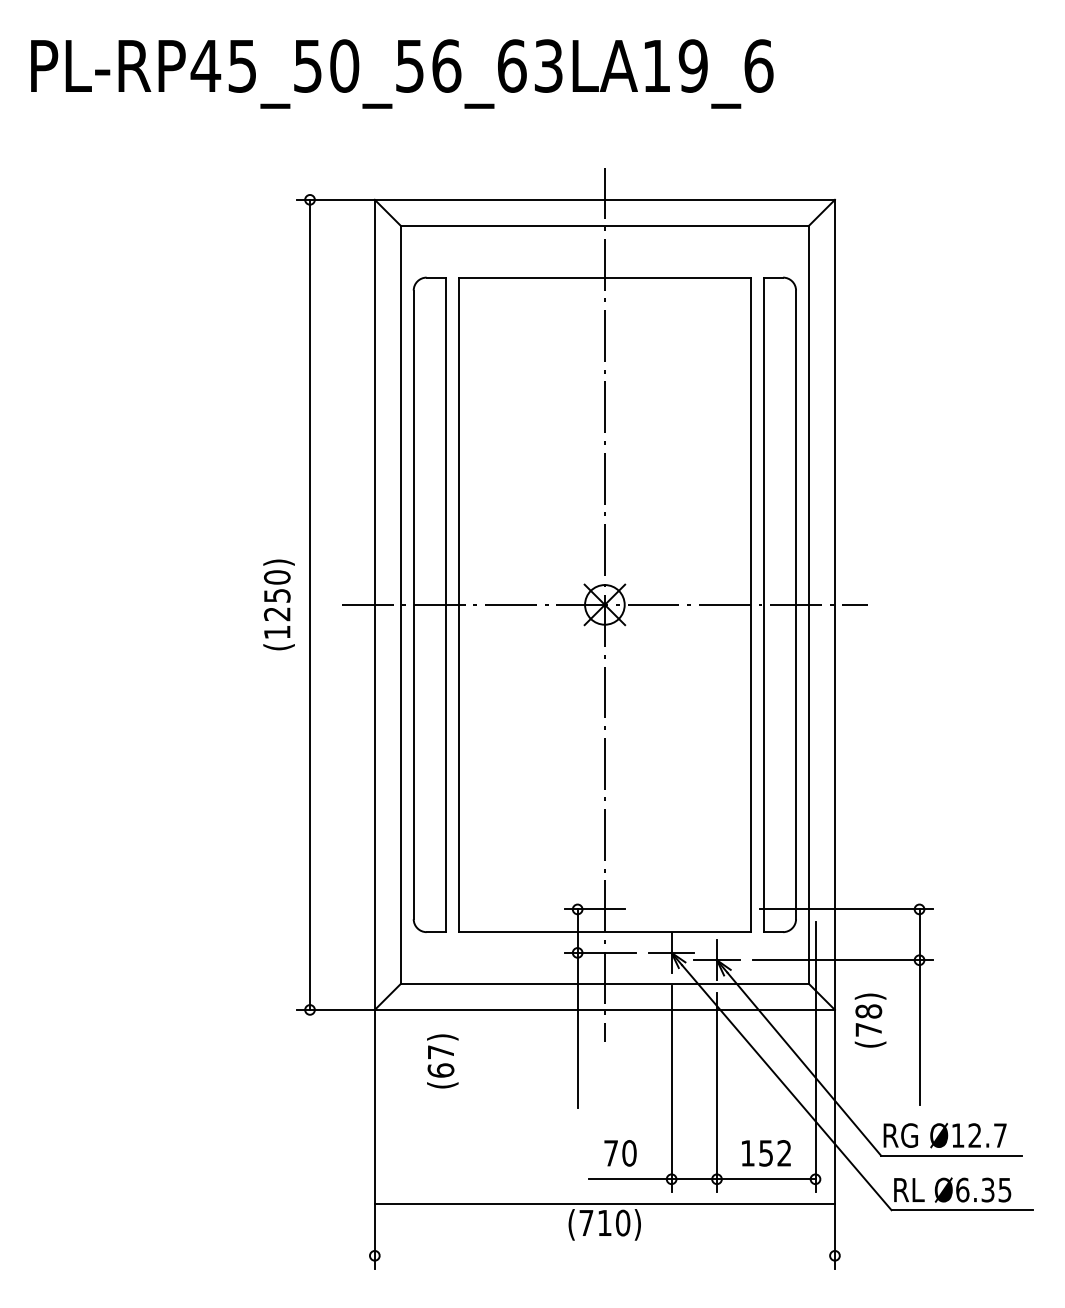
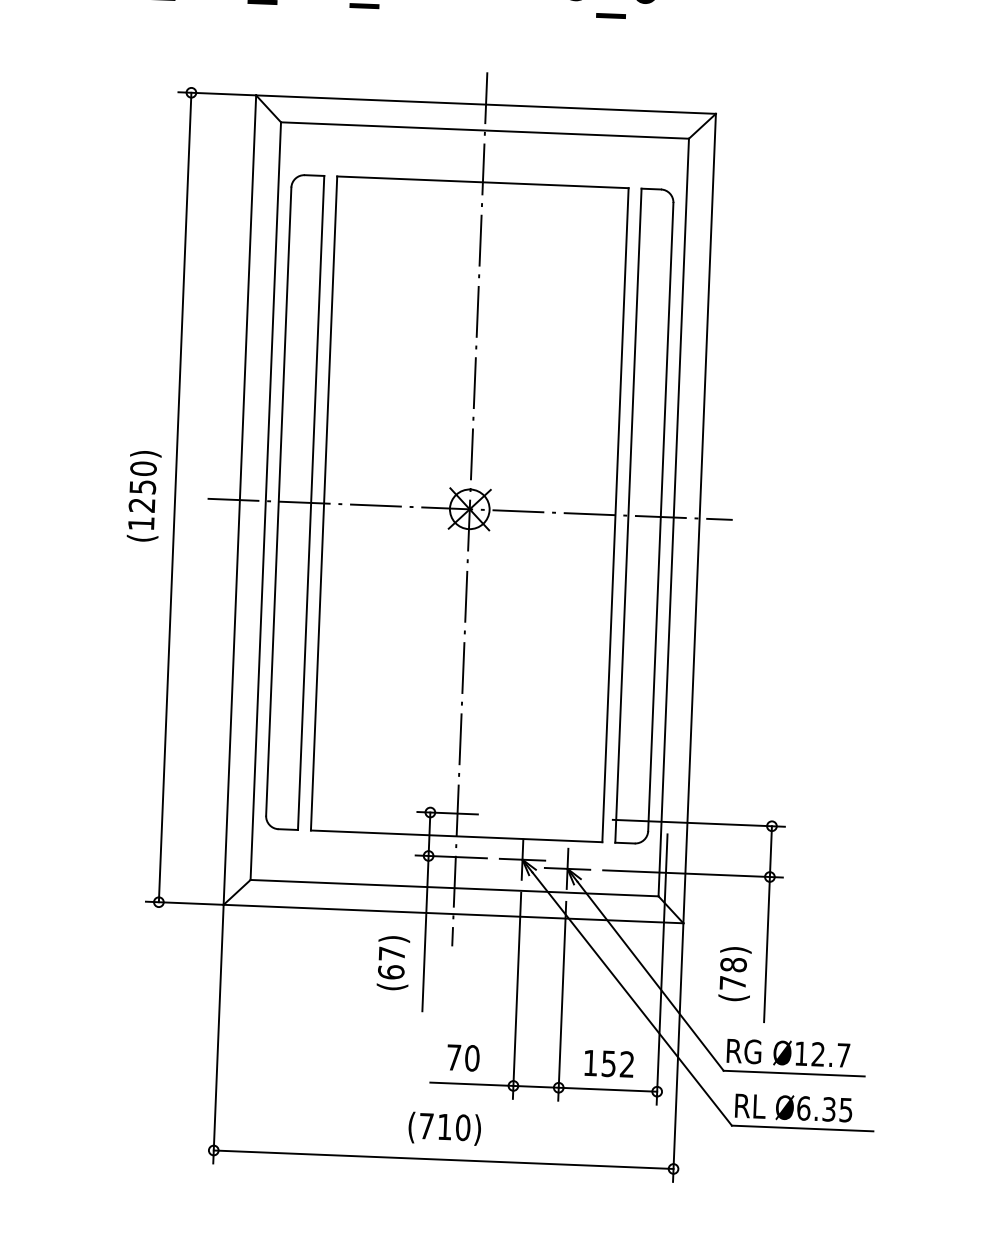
text: (870, 1020) -> (734, 973), moved
text: (442, 1061) -> (393, 963), moved
line: (604, 1203) -> (443, 1159), moved

